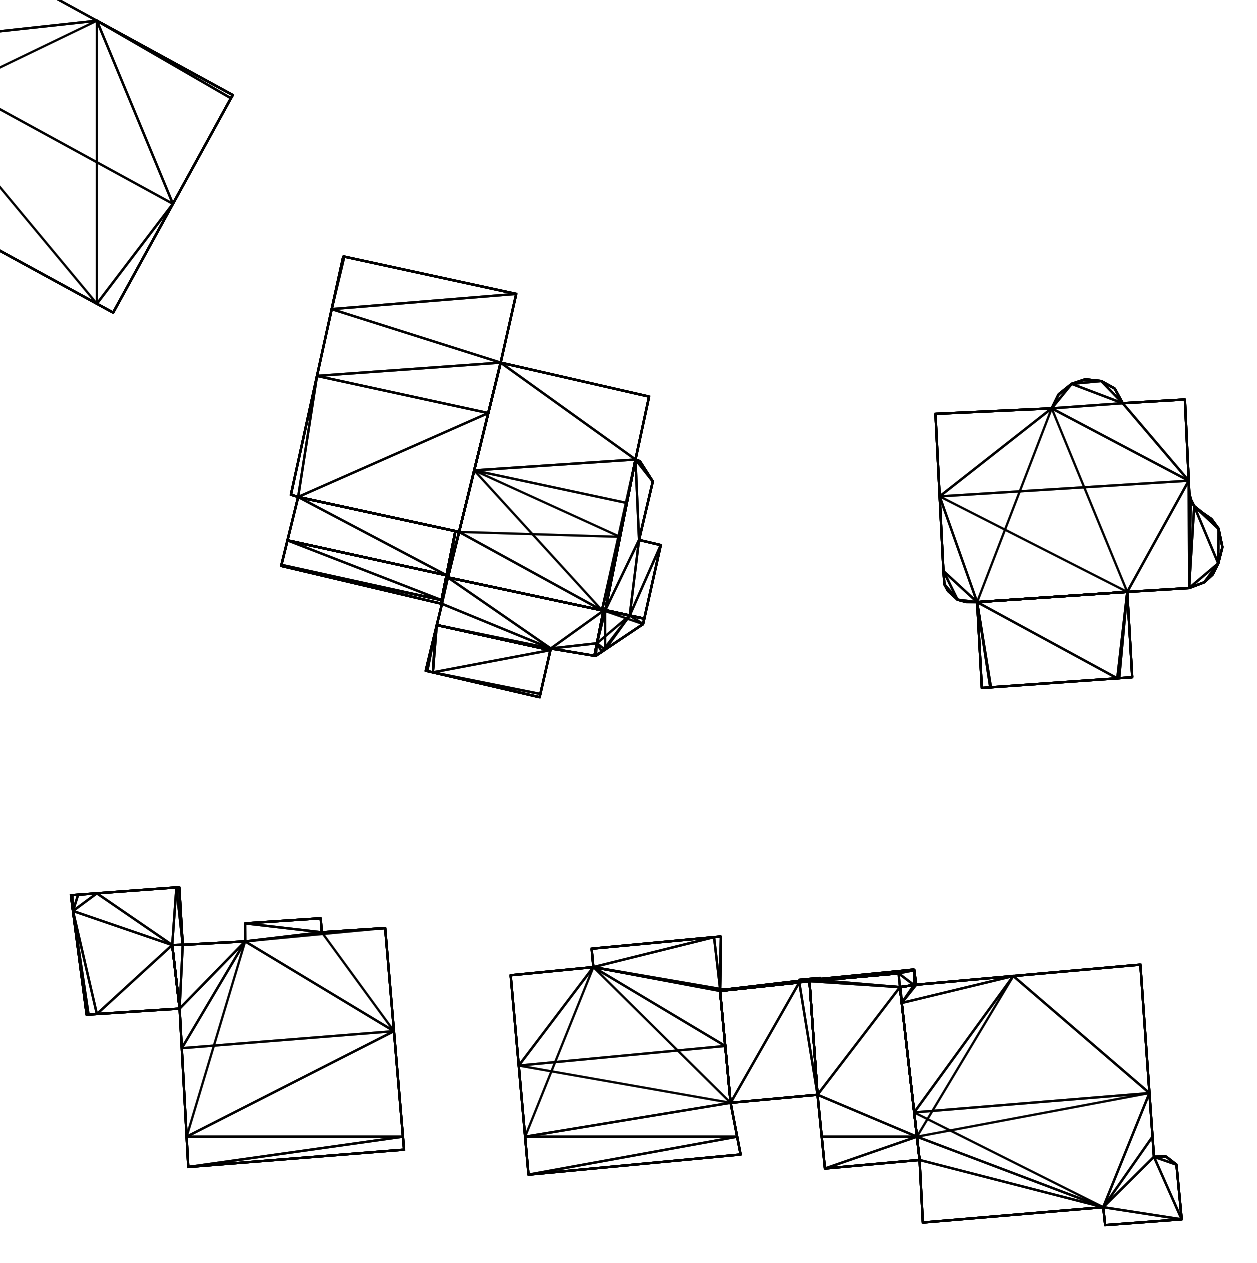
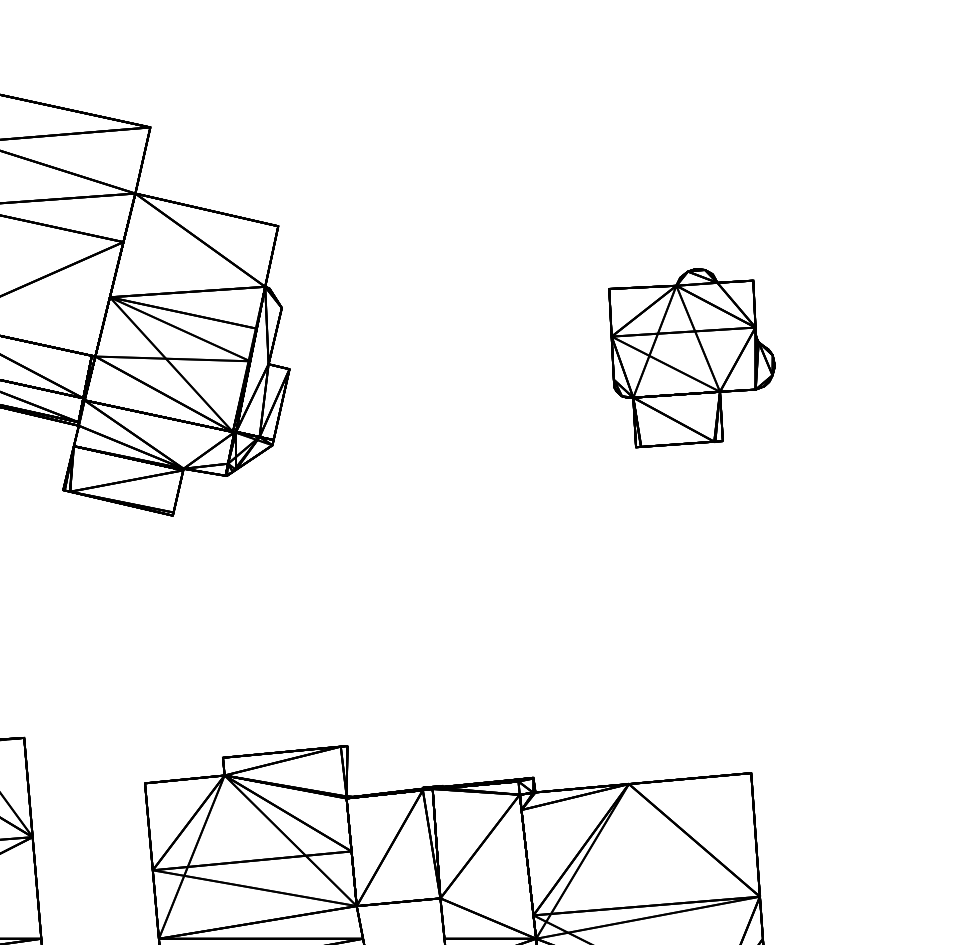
part: (1078, 533) -> (691, 358), size x0.6

